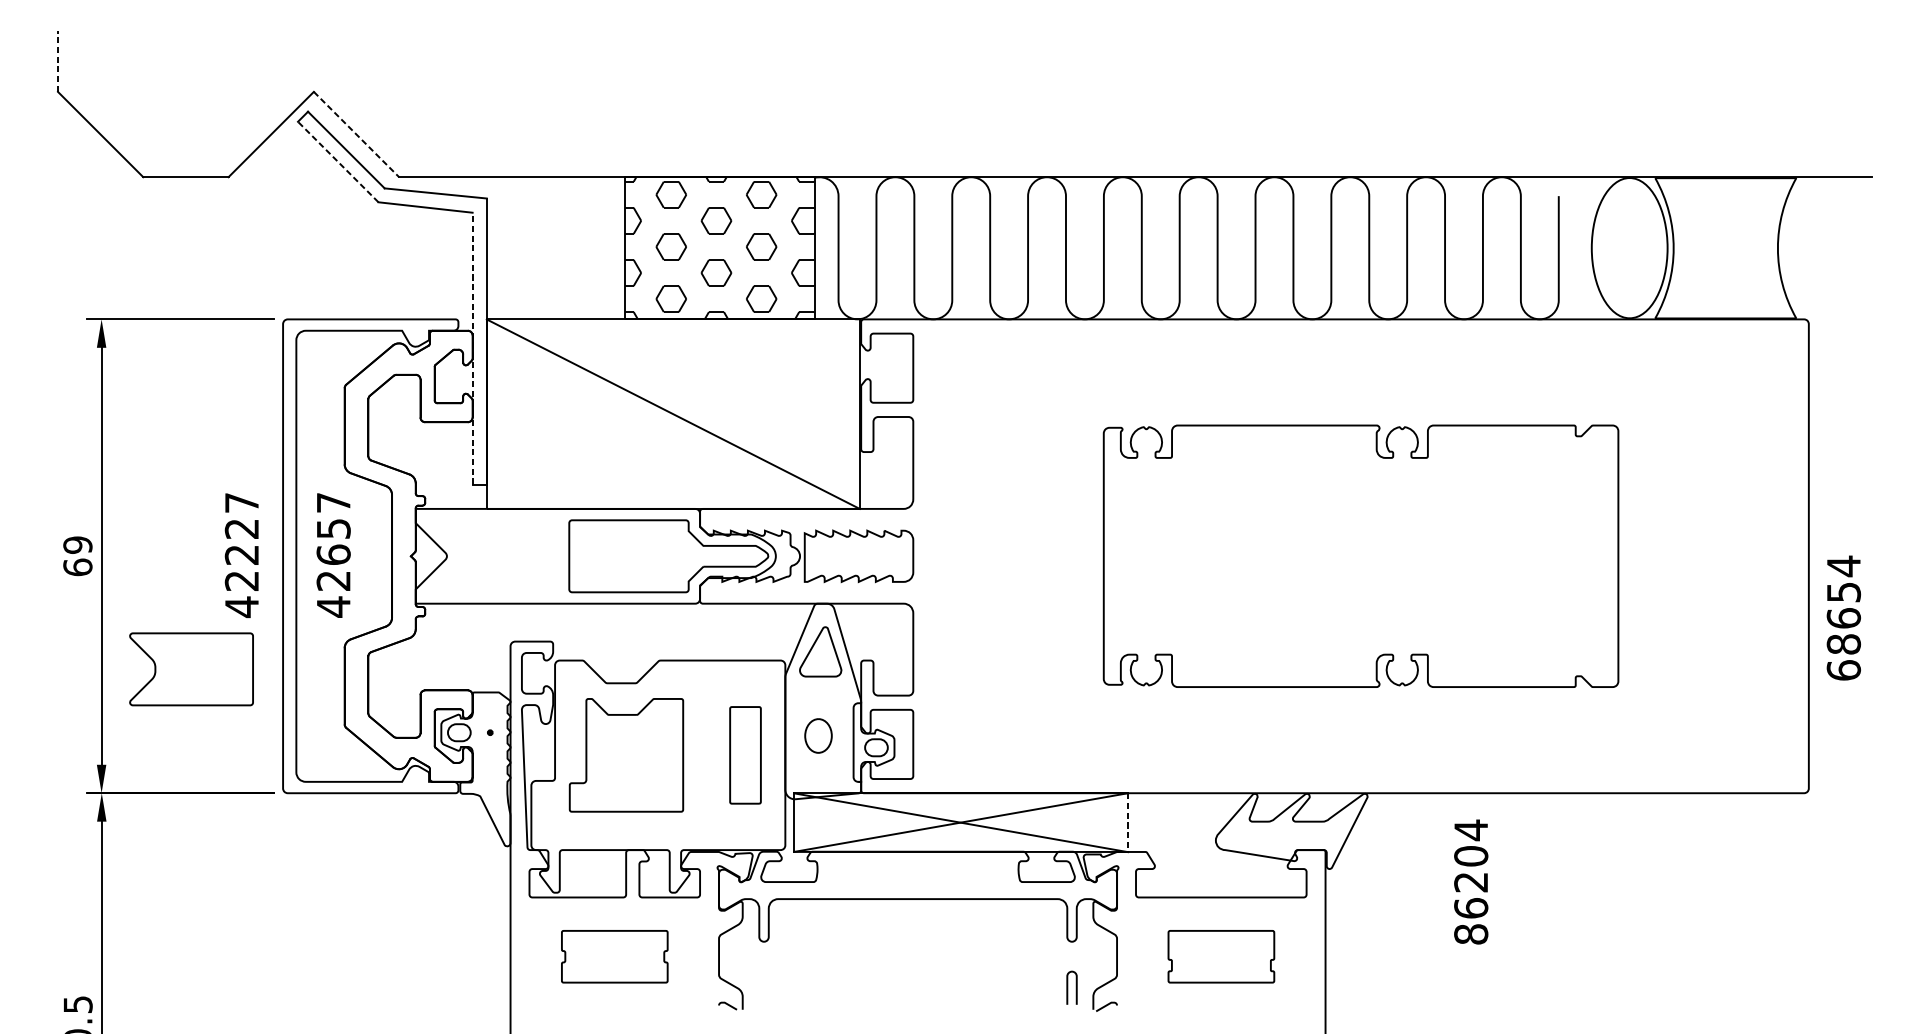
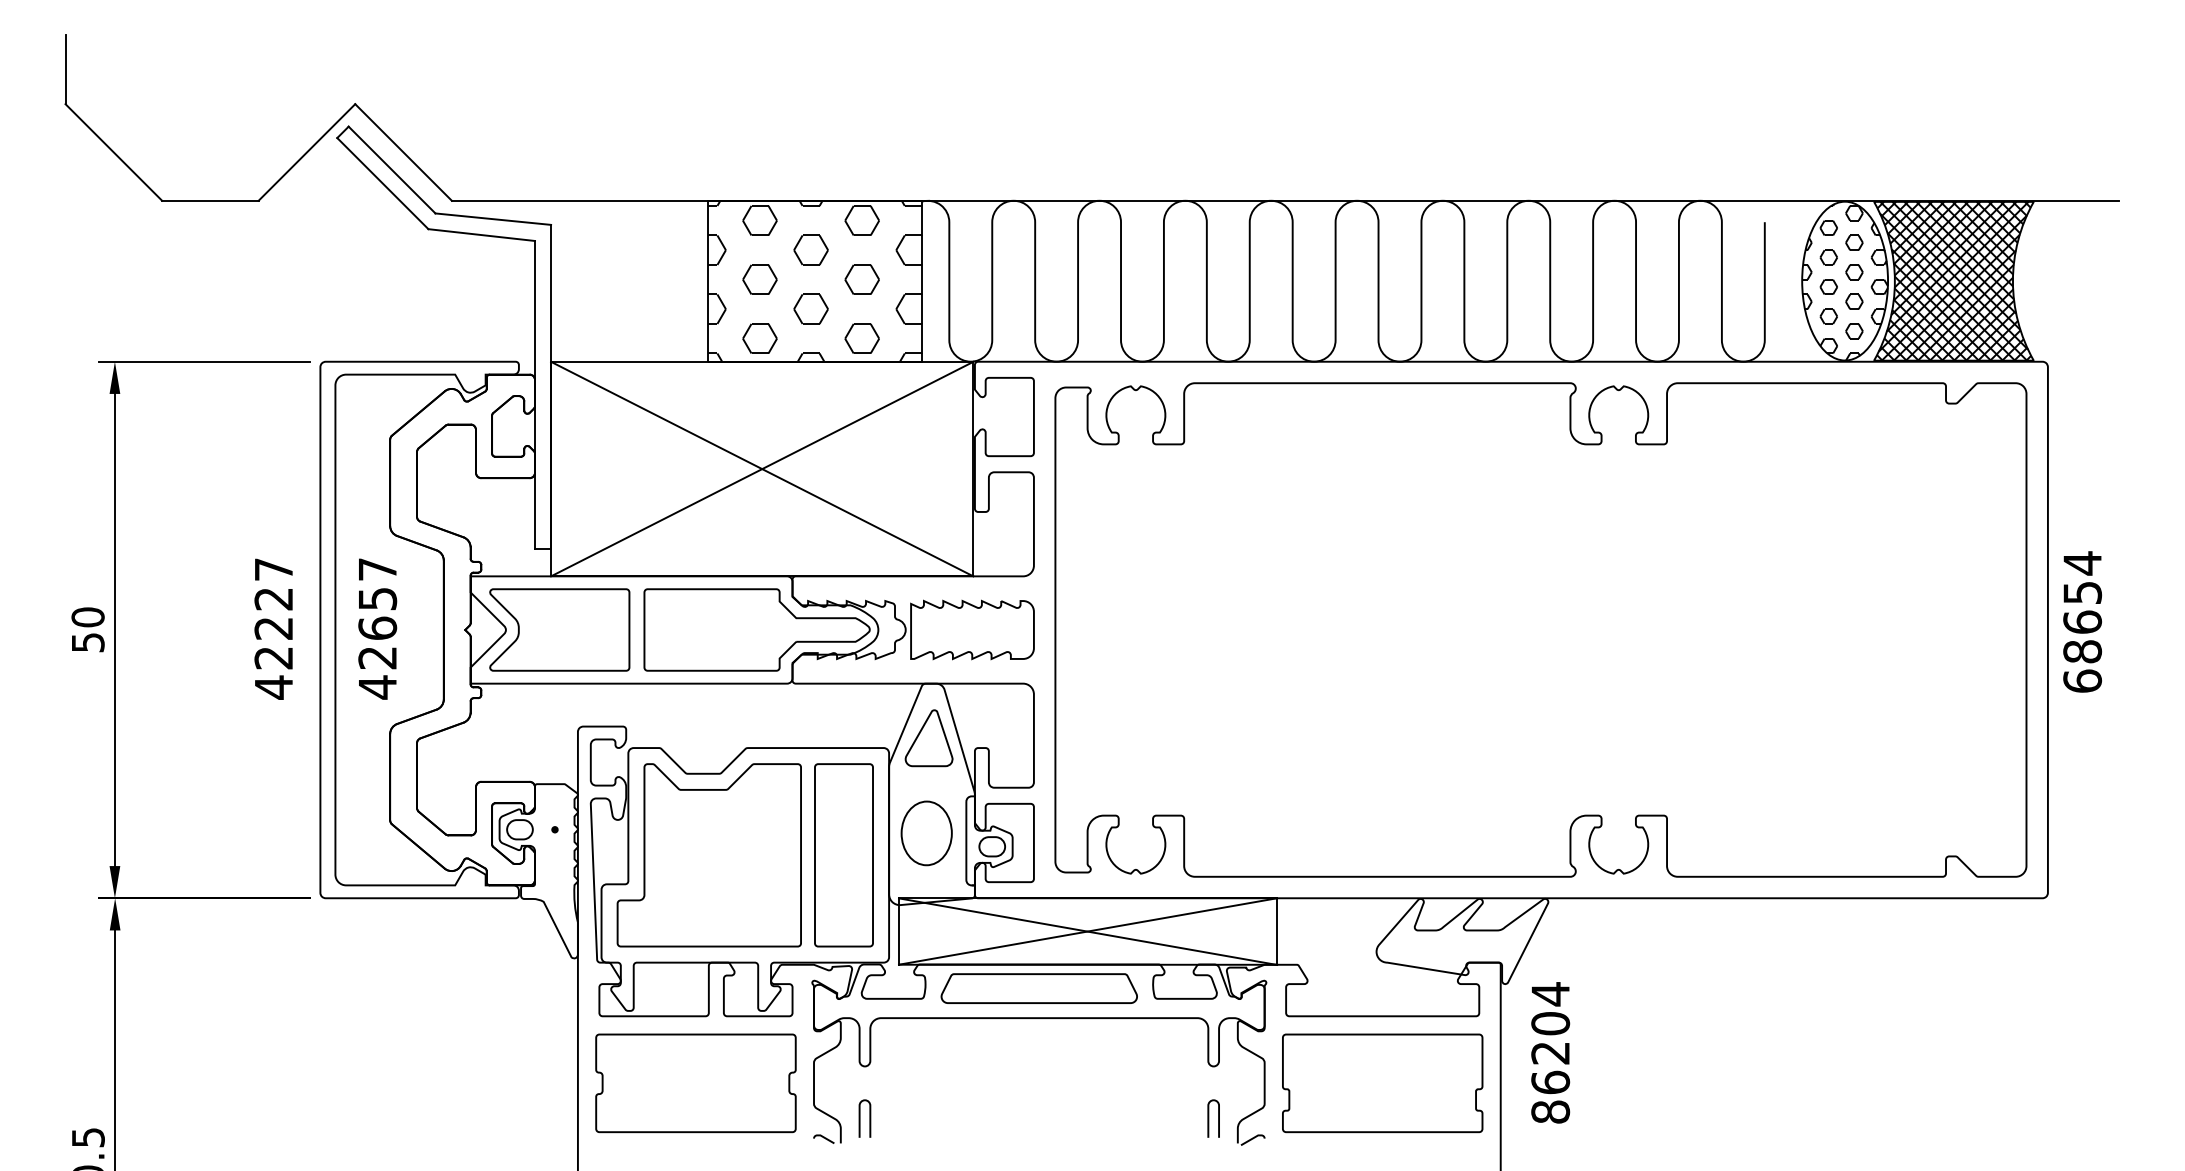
line: (57, 61) -> (65, 69), dashed -> solid
line: (356, 134) -> (403, 152), dashed -> solid
line: (337, 161) -> (382, 183), dashed -> solid
hatch: (1726, 247) -> (1954, 280), added
hatch: (1629, 249) -> (1844, 282), added
line: (473, 348) -> (535, 394), dashed -> solid
line: (673, 413) -> (762, 468), added
text: (77, 555) -> (87, 629), 69 -> 50
part: (1360, 555) -> (1540, 629), size x1.67
text: (1843, 617) -> (2082, 621), moved
part: (191, 668) -> (559, 629), moved
part: (818, 736) -> (926, 833), size x1.67
part: (625, 755) -> (708, 855), size x1.43
part: (745, 755) -> (843, 855), size x1.67
line: (1128, 822) -> (1277, 931), dashed -> solid
curve: (917, 860) -> (1038, 974), added
text: (1471, 881) -> (1550, 1052), moved
part: (614, 956) -> (695, 1083), size x1.67
part: (1221, 956) -> (1382, 1083), size x1.67
curve: (760, 987) -> (860, 1118), added

